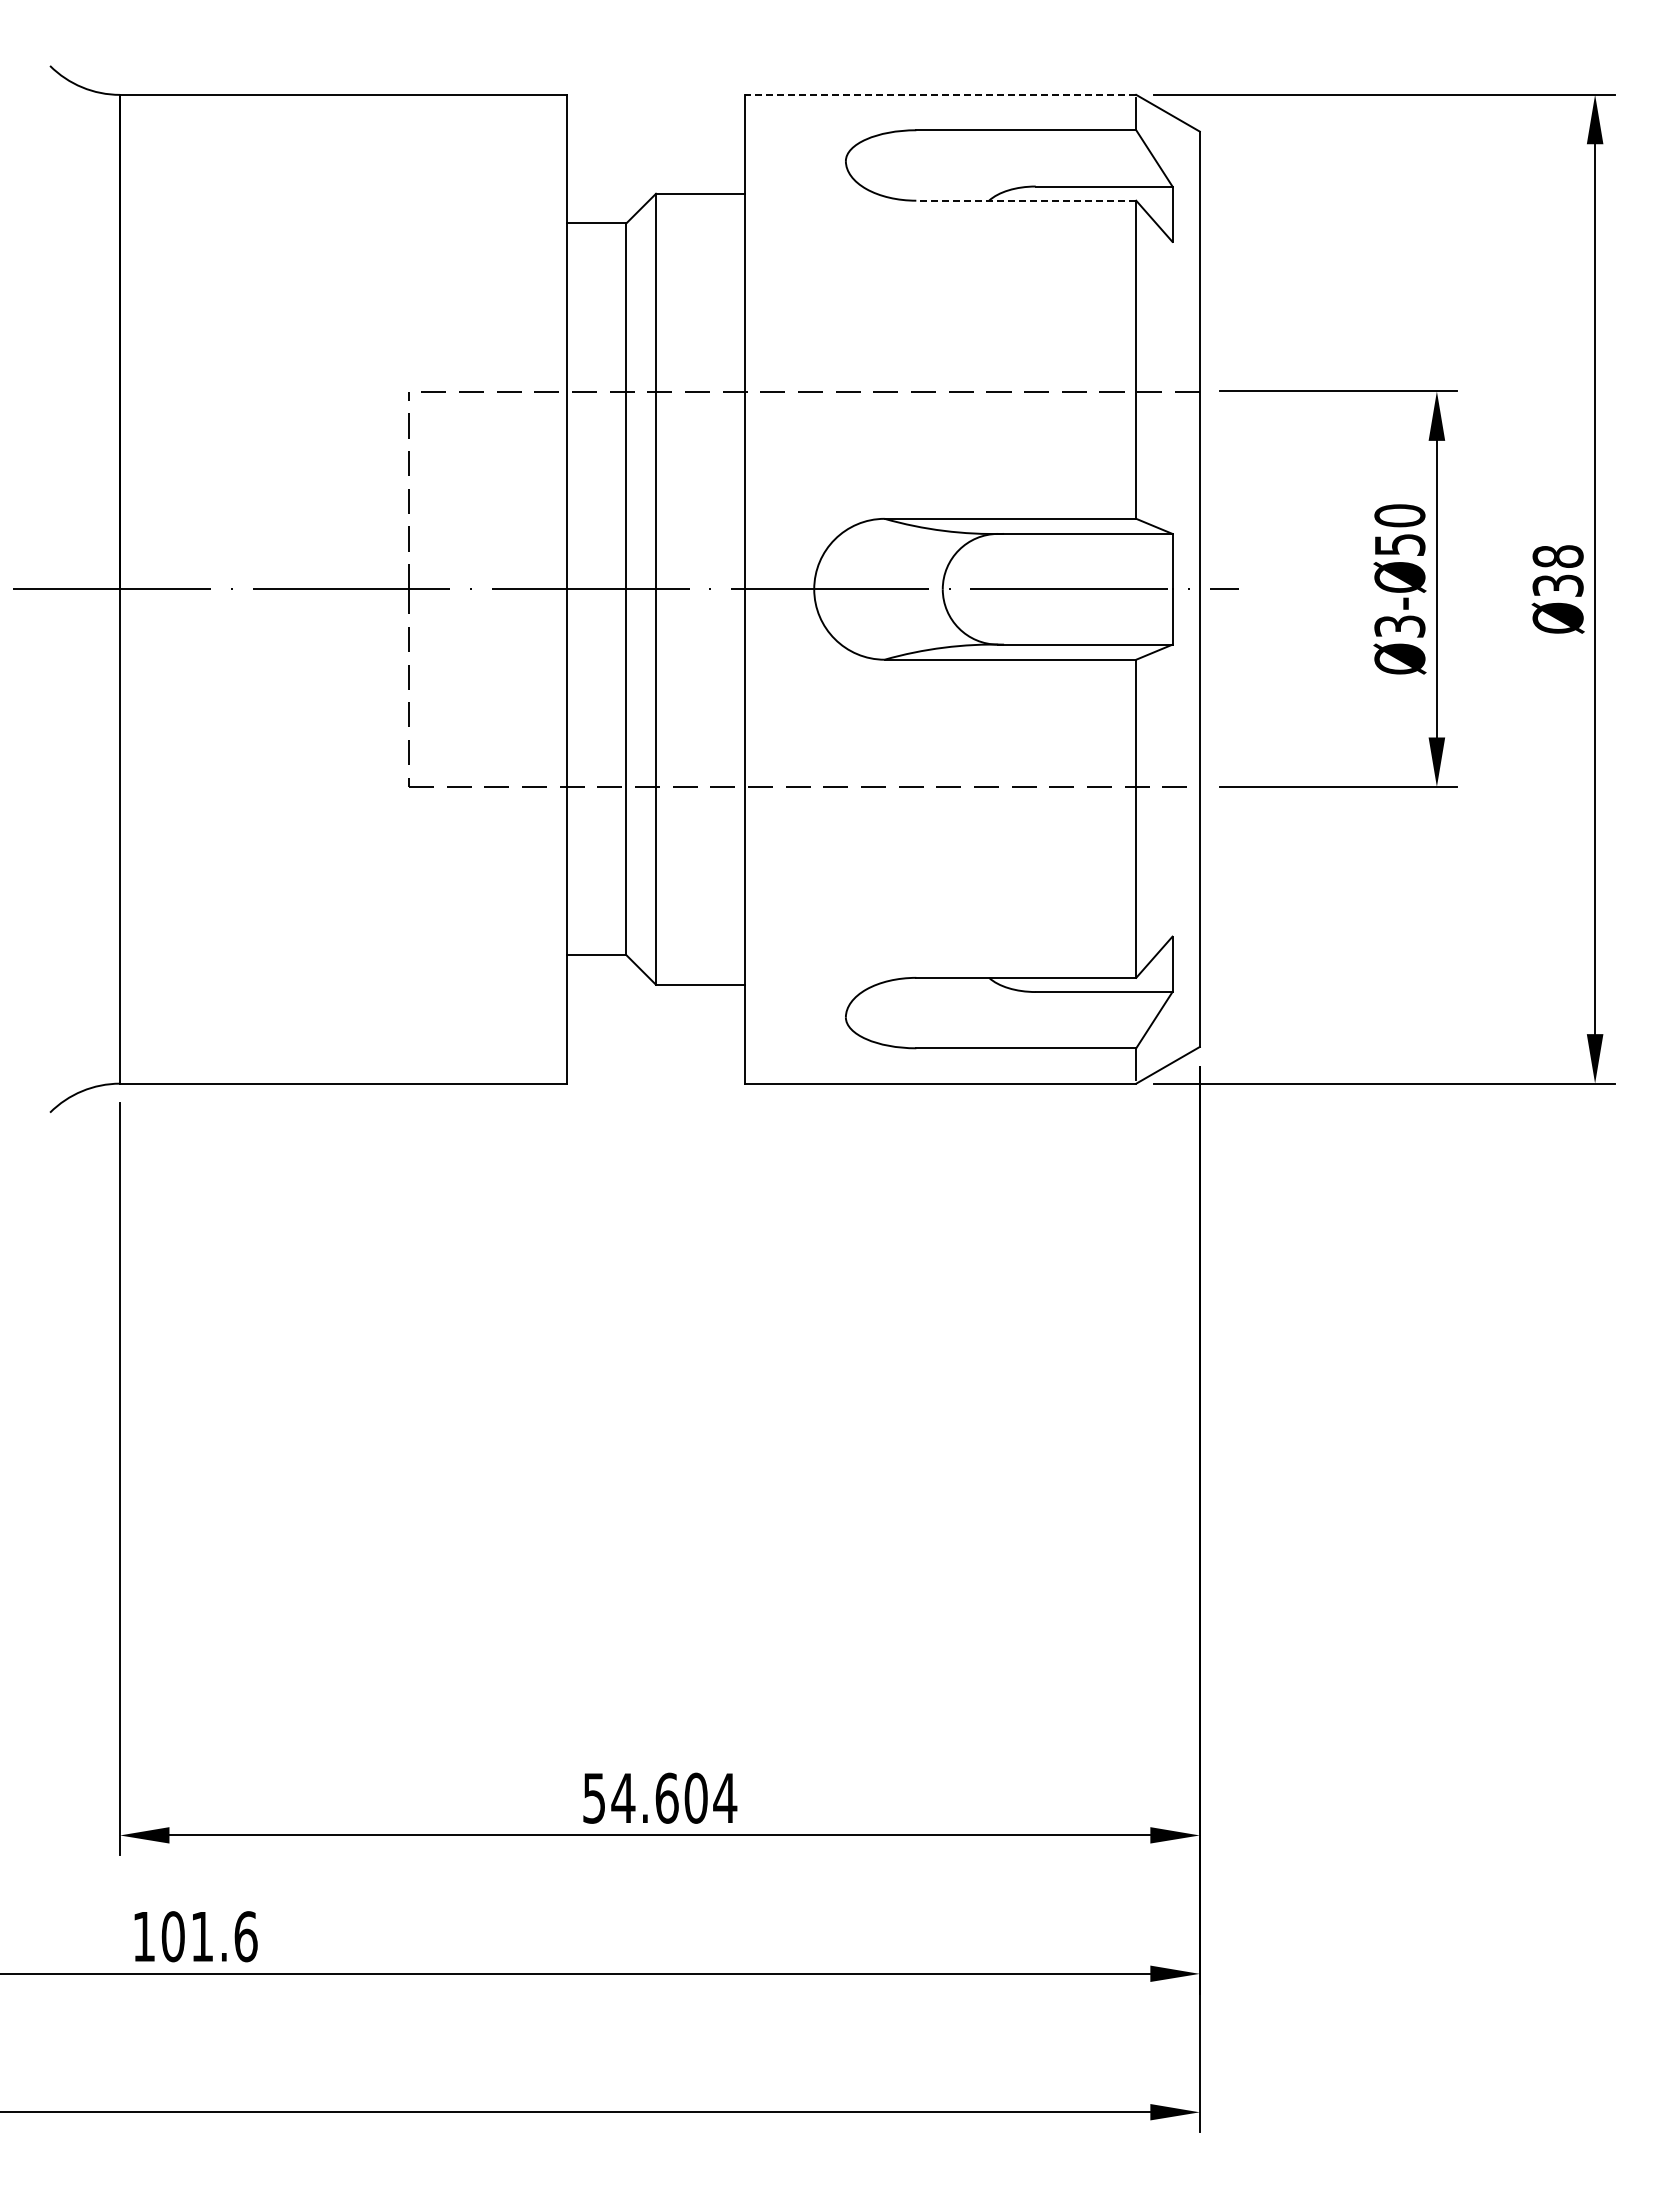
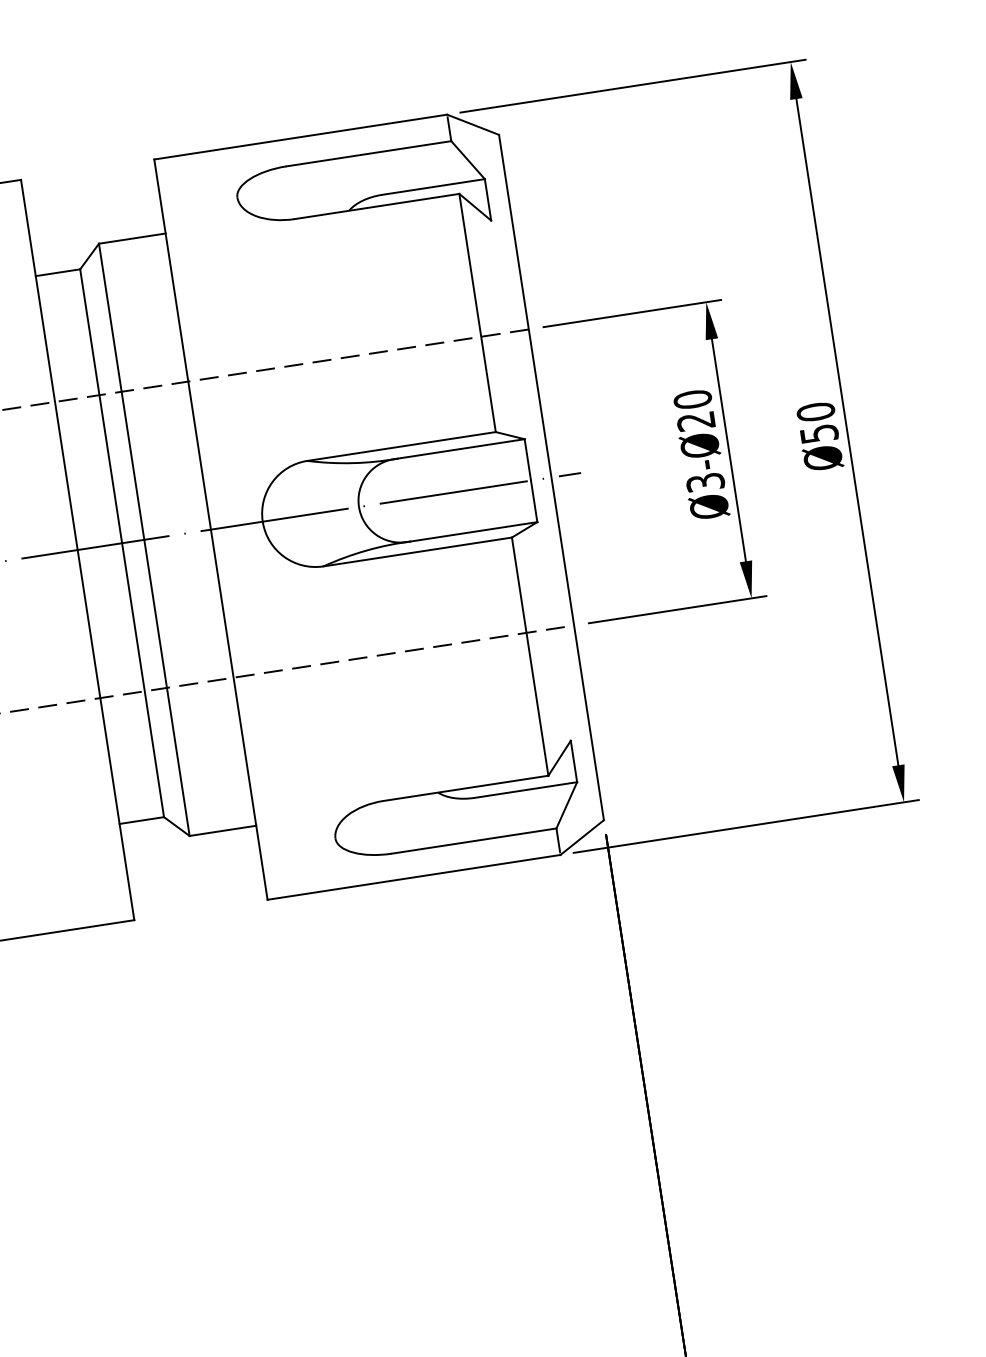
line: (940, 94) -> (300, 136), dashed -> solid
line: (1026, 200) -> (377, 206), dashed -> solid
text: (1399, 545) -> (695, 421), 50 -> 20
text: (1557, 570) -> (817, 422), 38 -> 50

